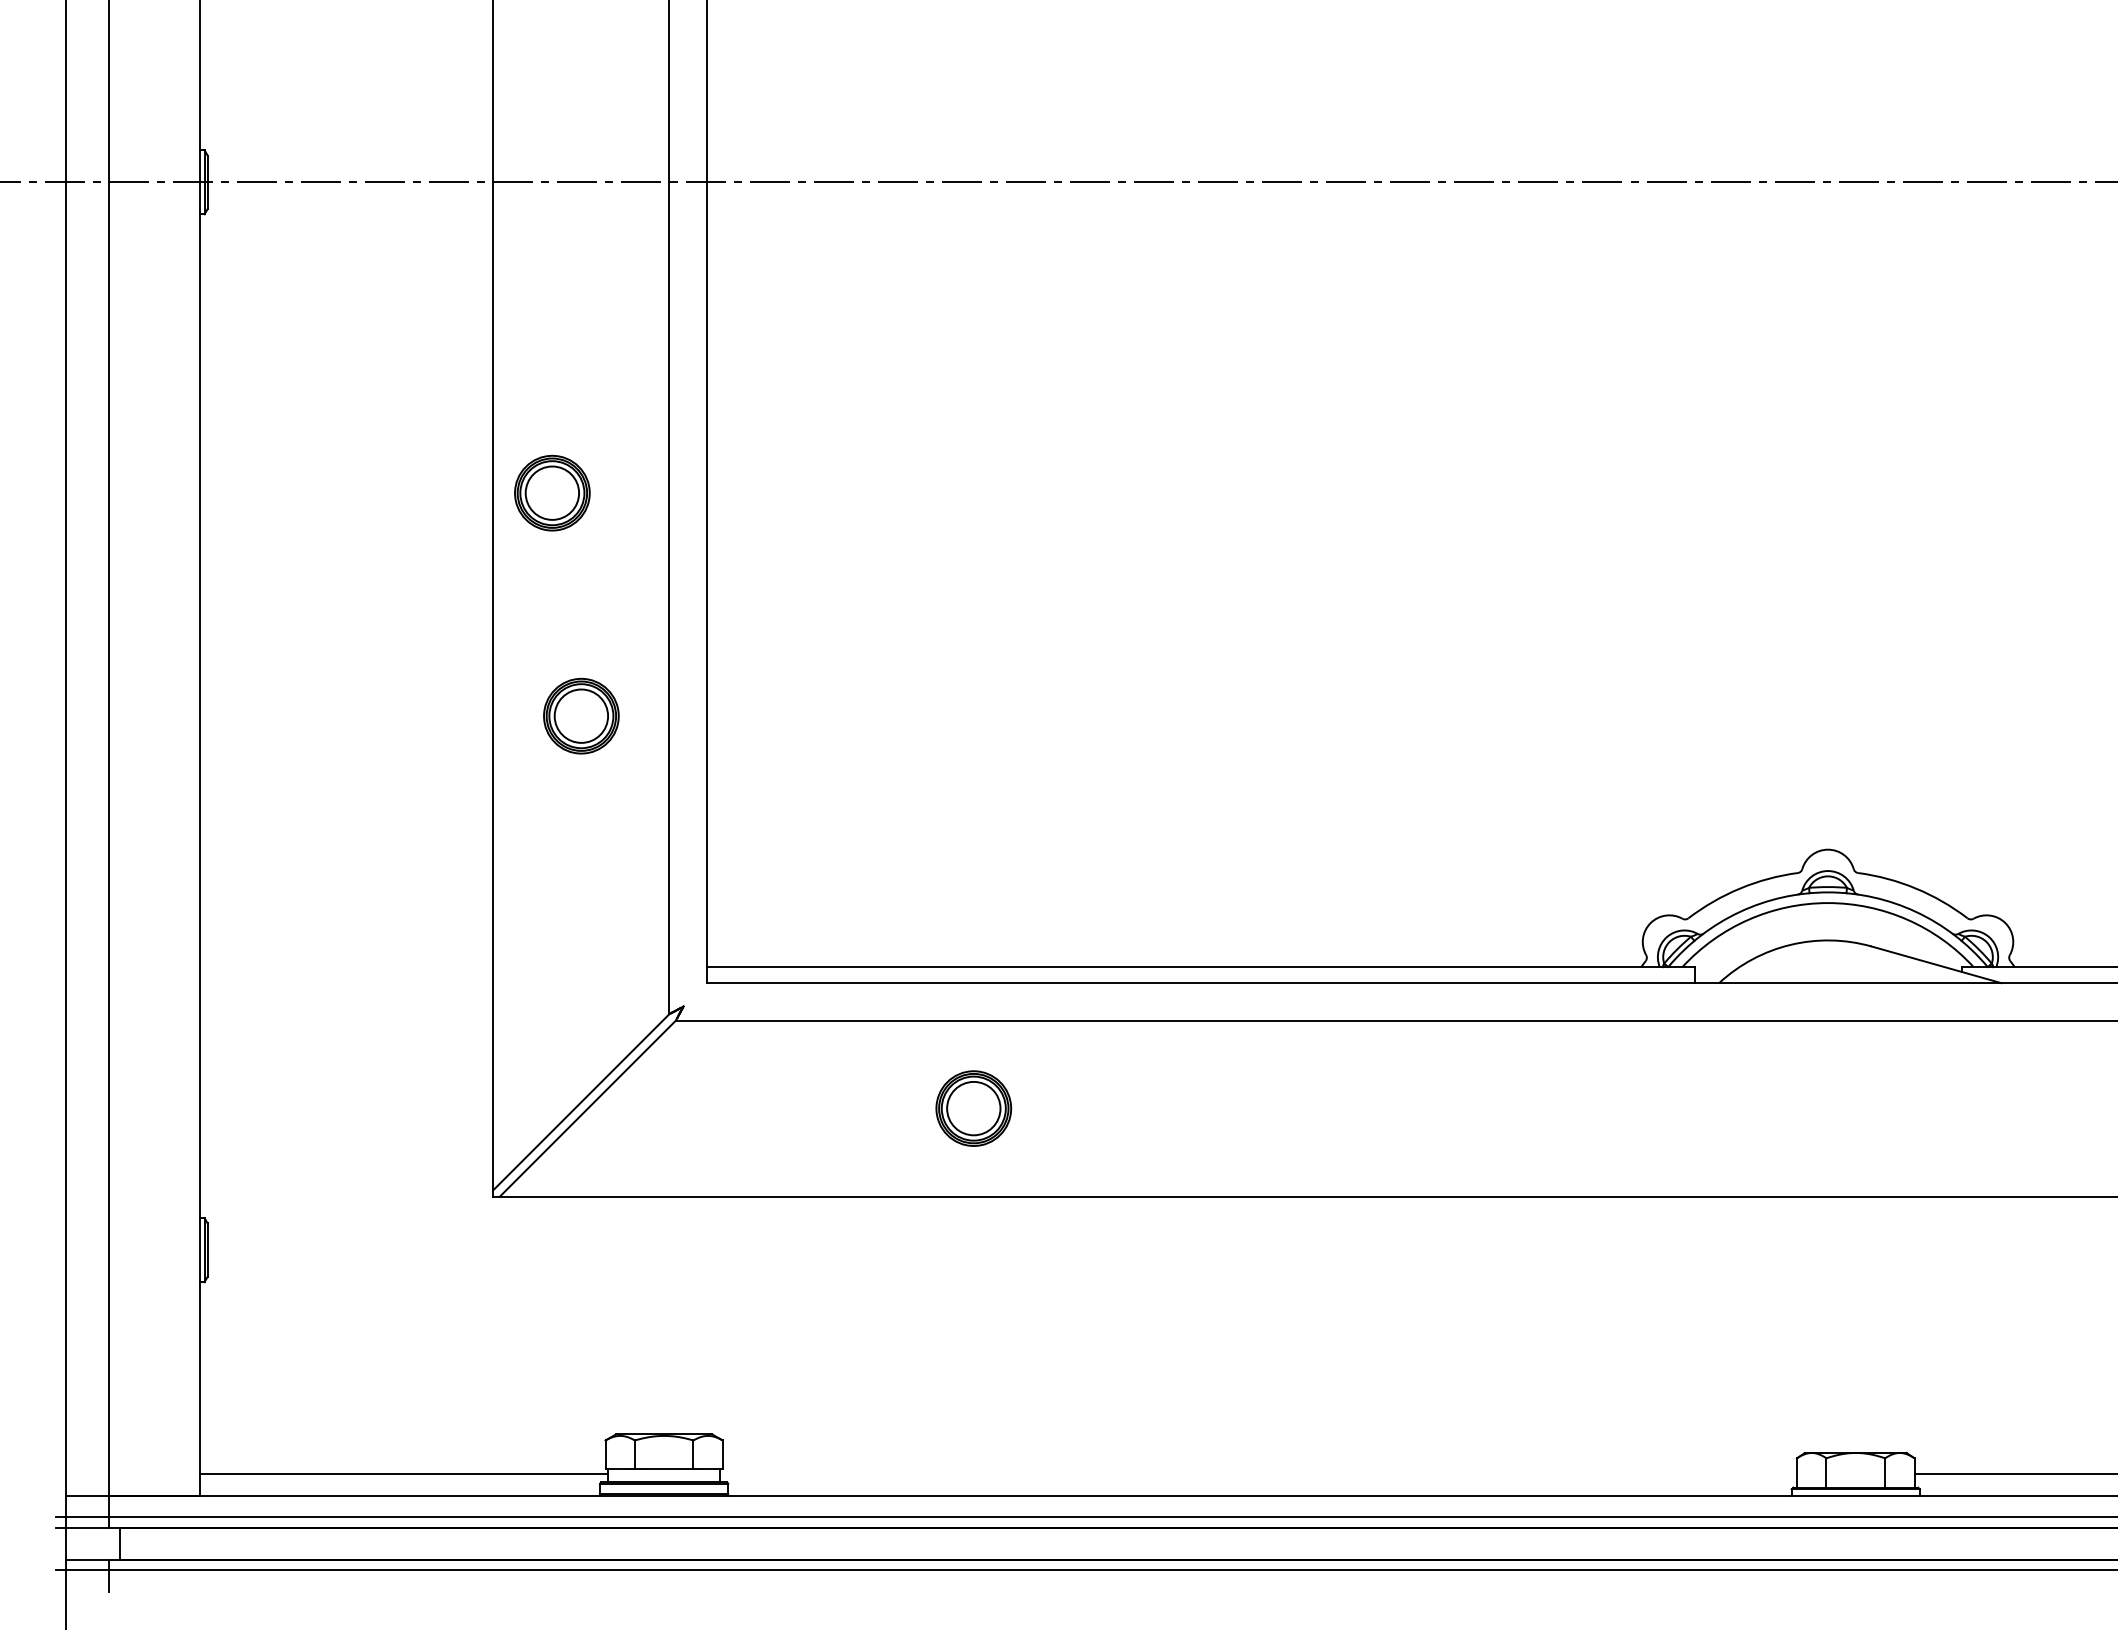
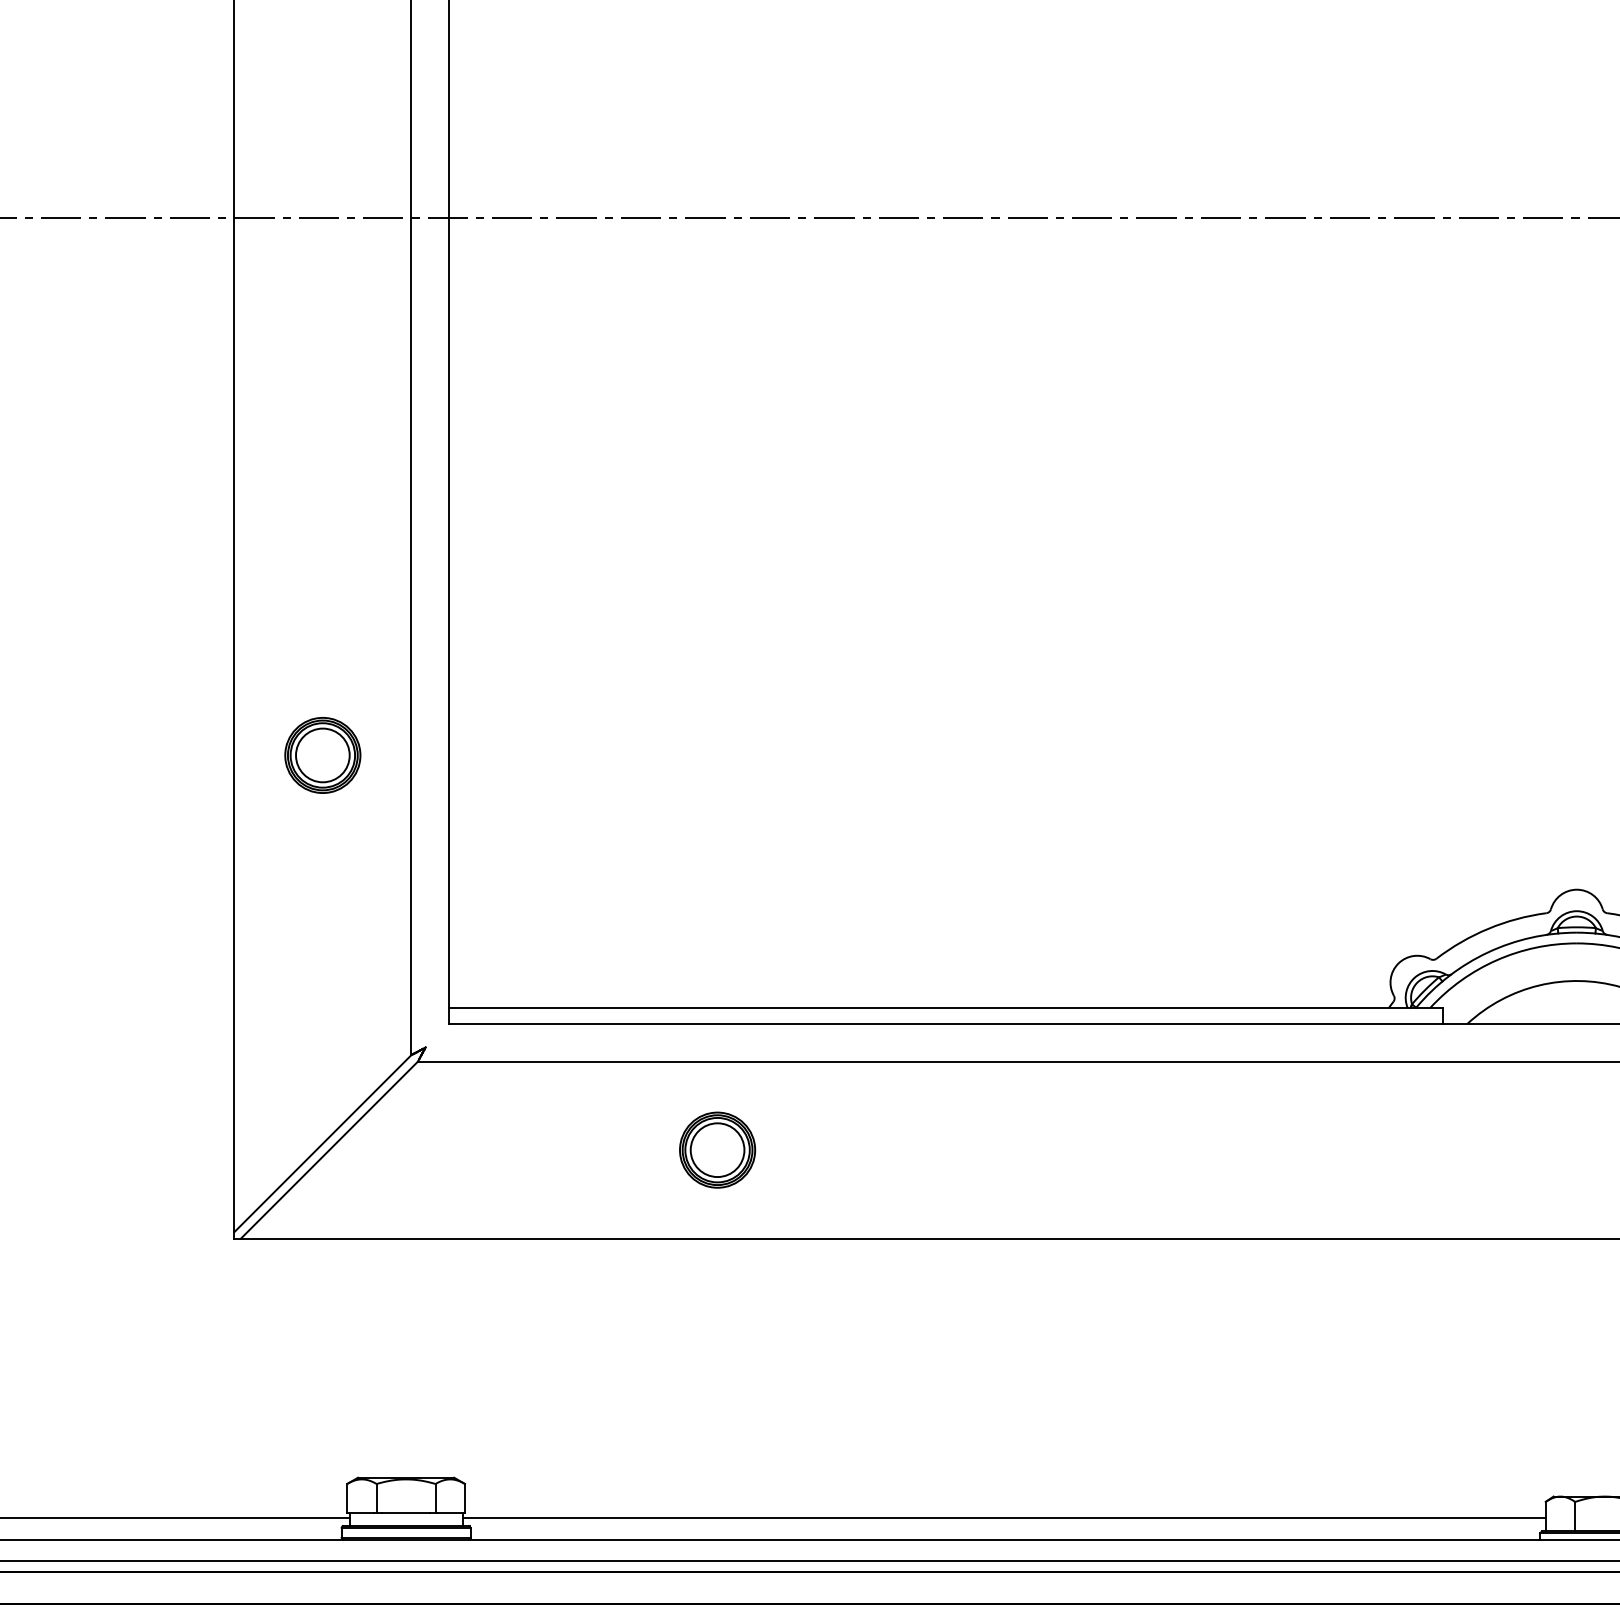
part: (552, 493) -> (293, 531), removed
line: (1258, 1474) -> (1003, 1518), added

